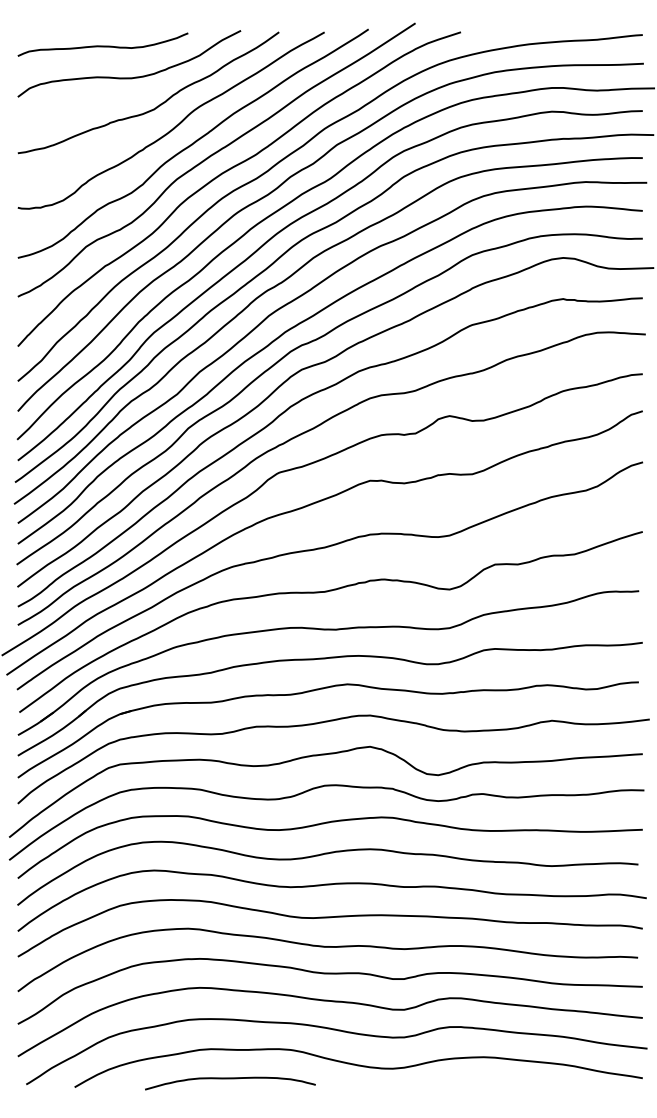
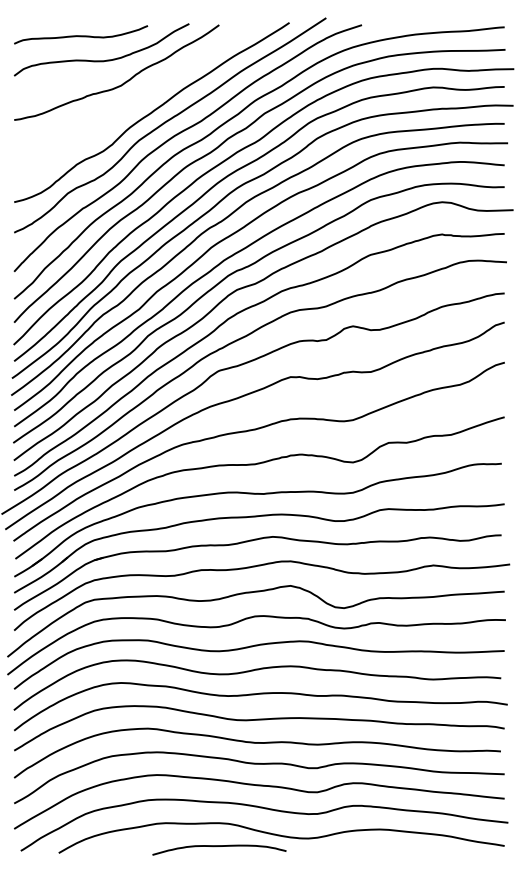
curve: (175, 125) -> (137, 98), removed
curve: (230, 1079) -> (219, 846), moved

